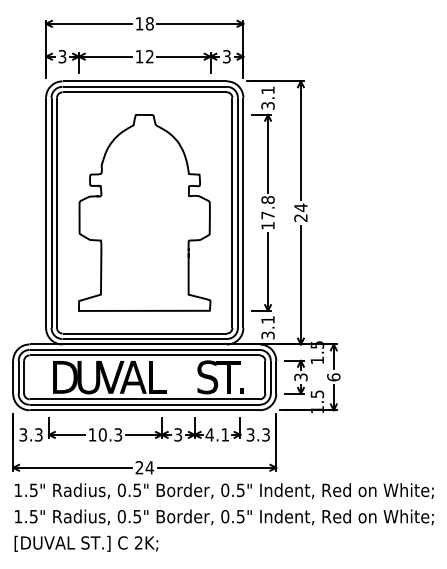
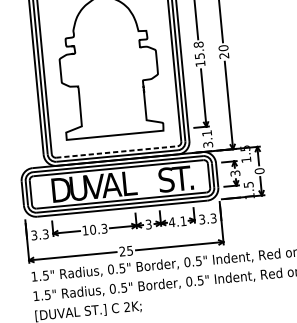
text: (300, 207) -> (223, 48), 24 -> 20
text: (267, 215) -> (199, 56), 17.8 -> 15.8
line: (145, 333) -> (117, 151), solid -> dashed
text: (333, 377) -> (259, 171), 6 -> 0
text: (149, 467) -> (129, 250), 24 -> 25

